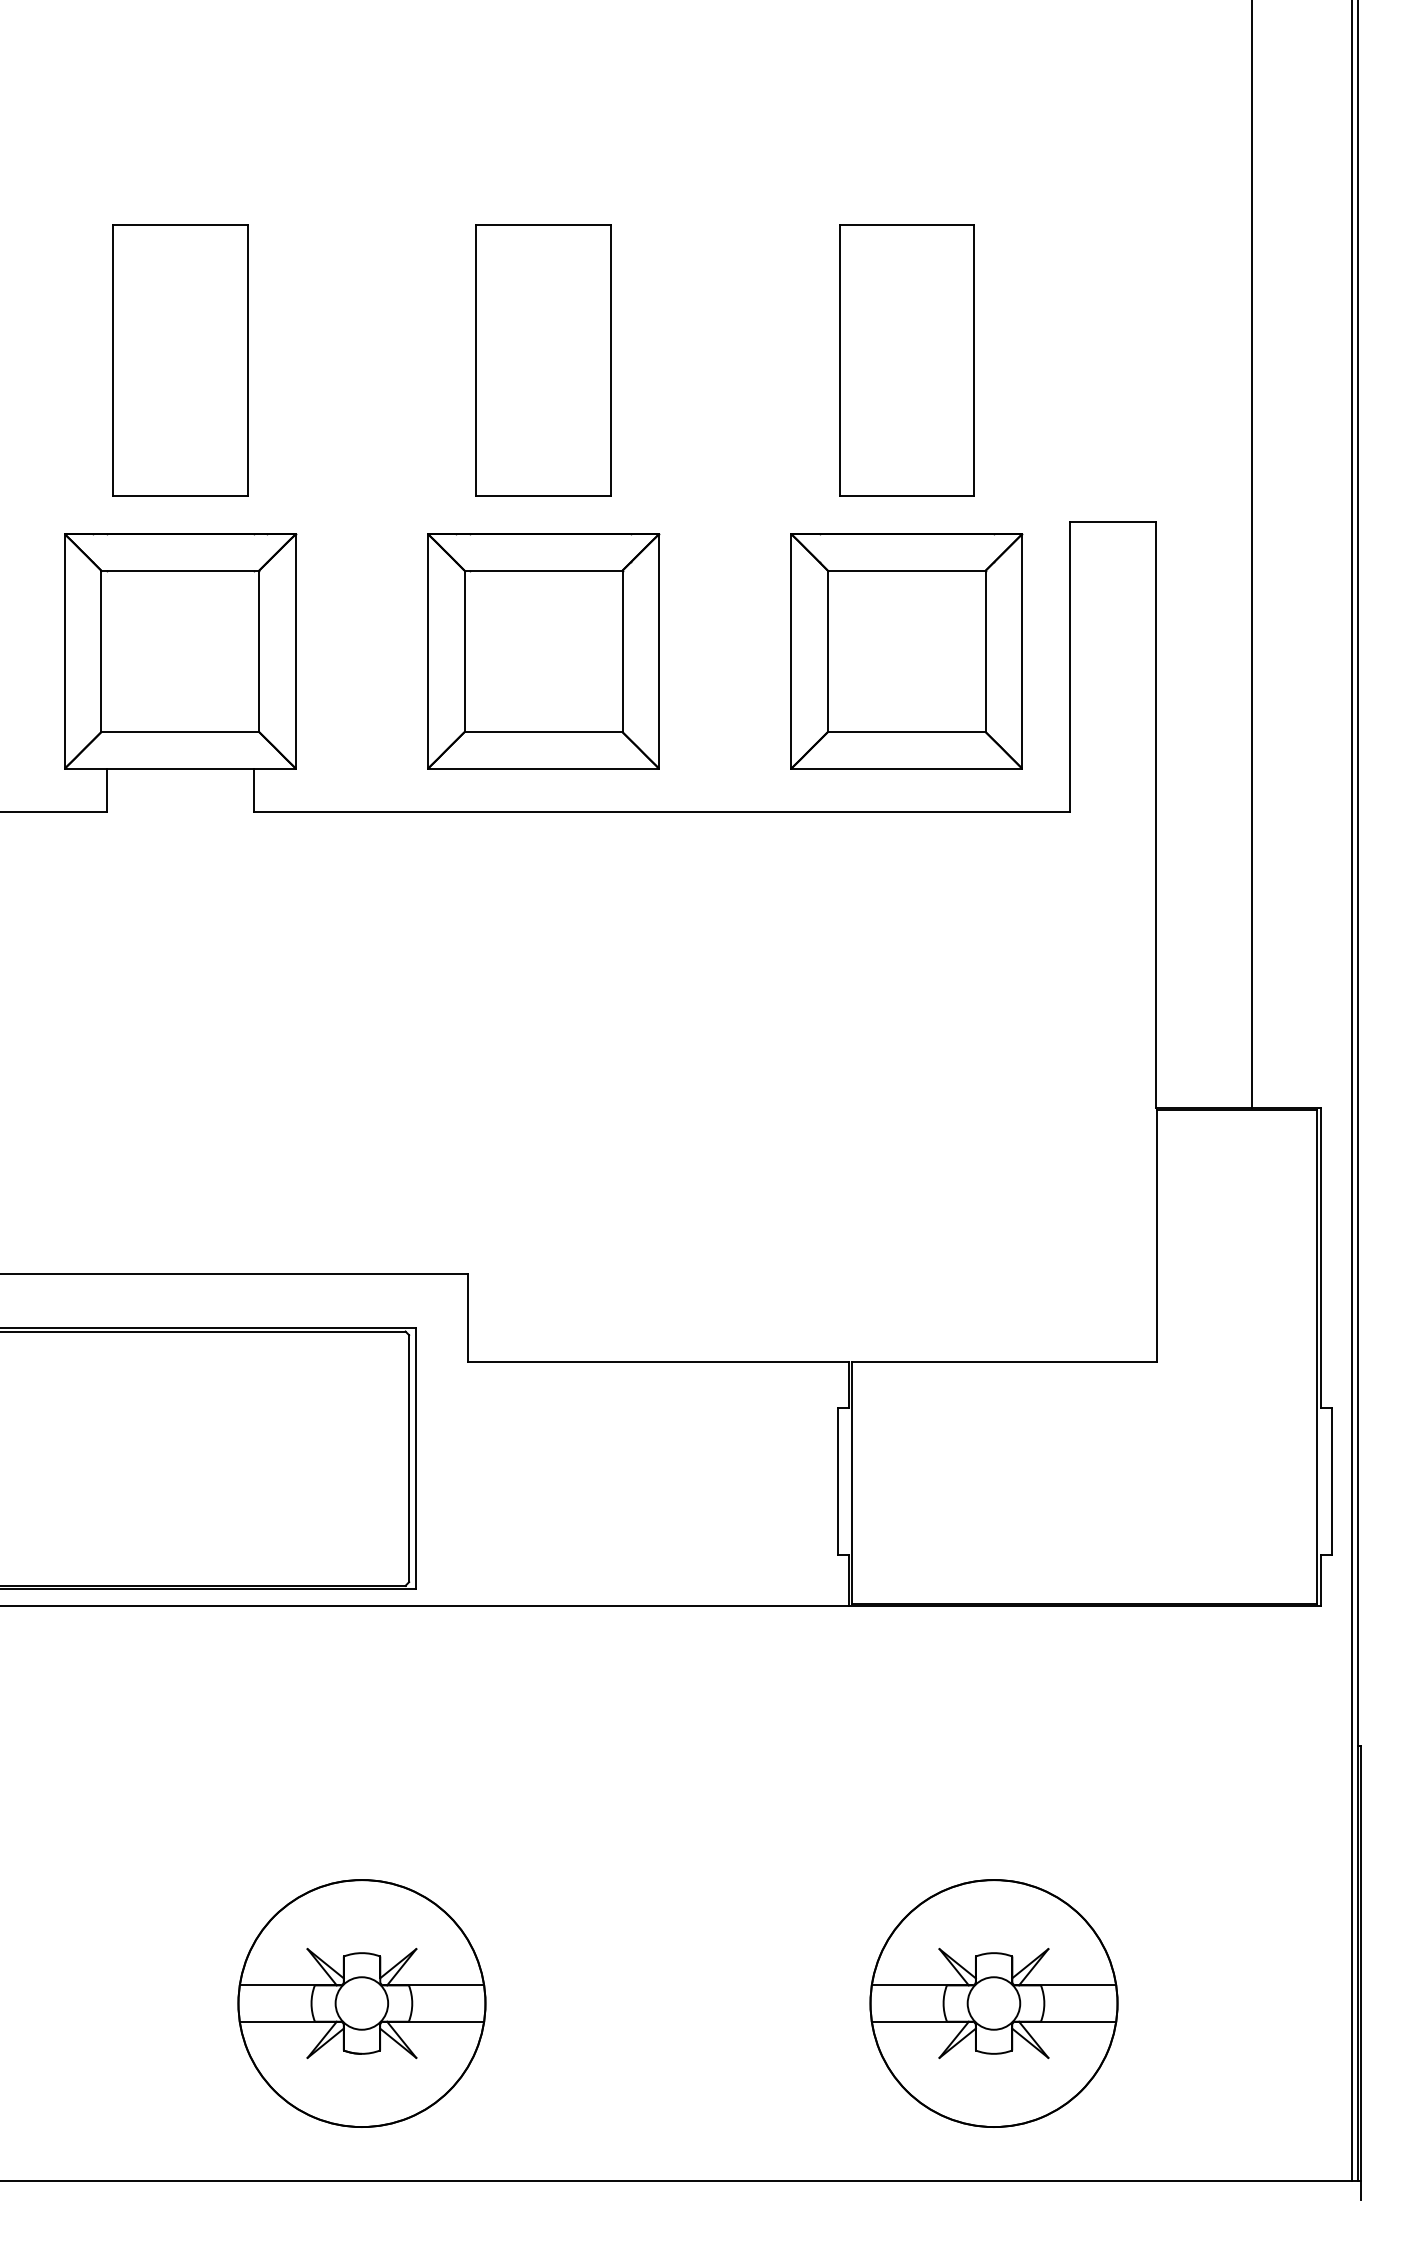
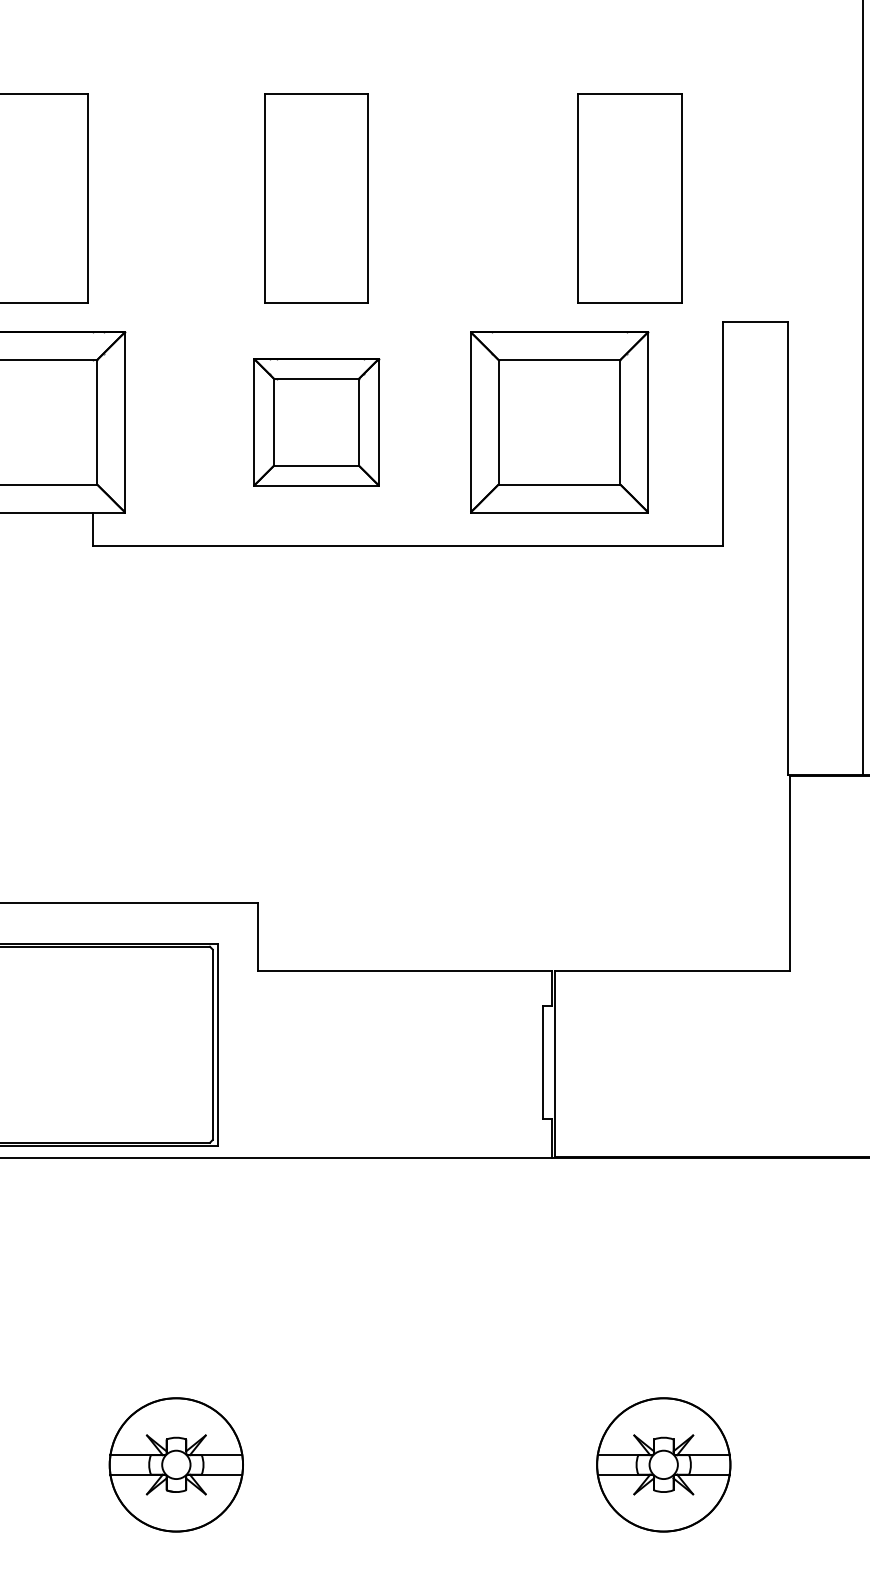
part: (906, 360) -> (629, 197), moved
part: (543, 651) -> (316, 422), size x0.7
part: (906, 651) -> (559, 422), moved
part: (361, 2003) -> (176, 1464), size x0.7
part: (993, 2003) -> (663, 1464), size x0.7

